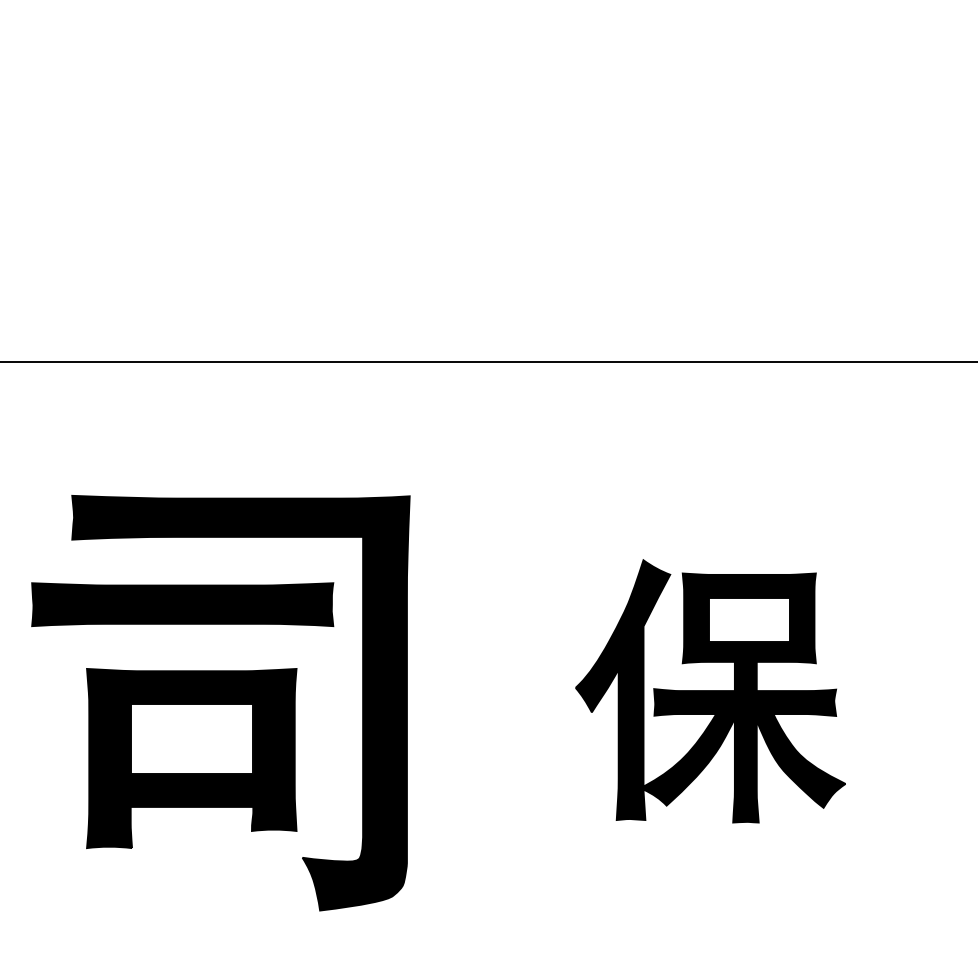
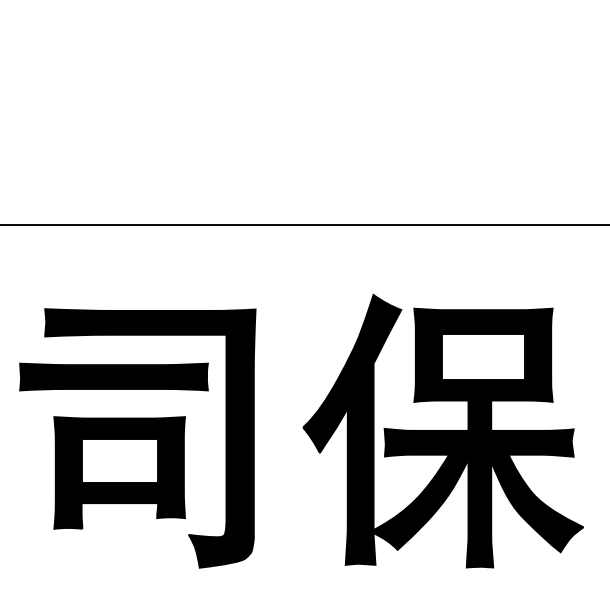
part: (709, 690) -> (442, 430), size x1.67

